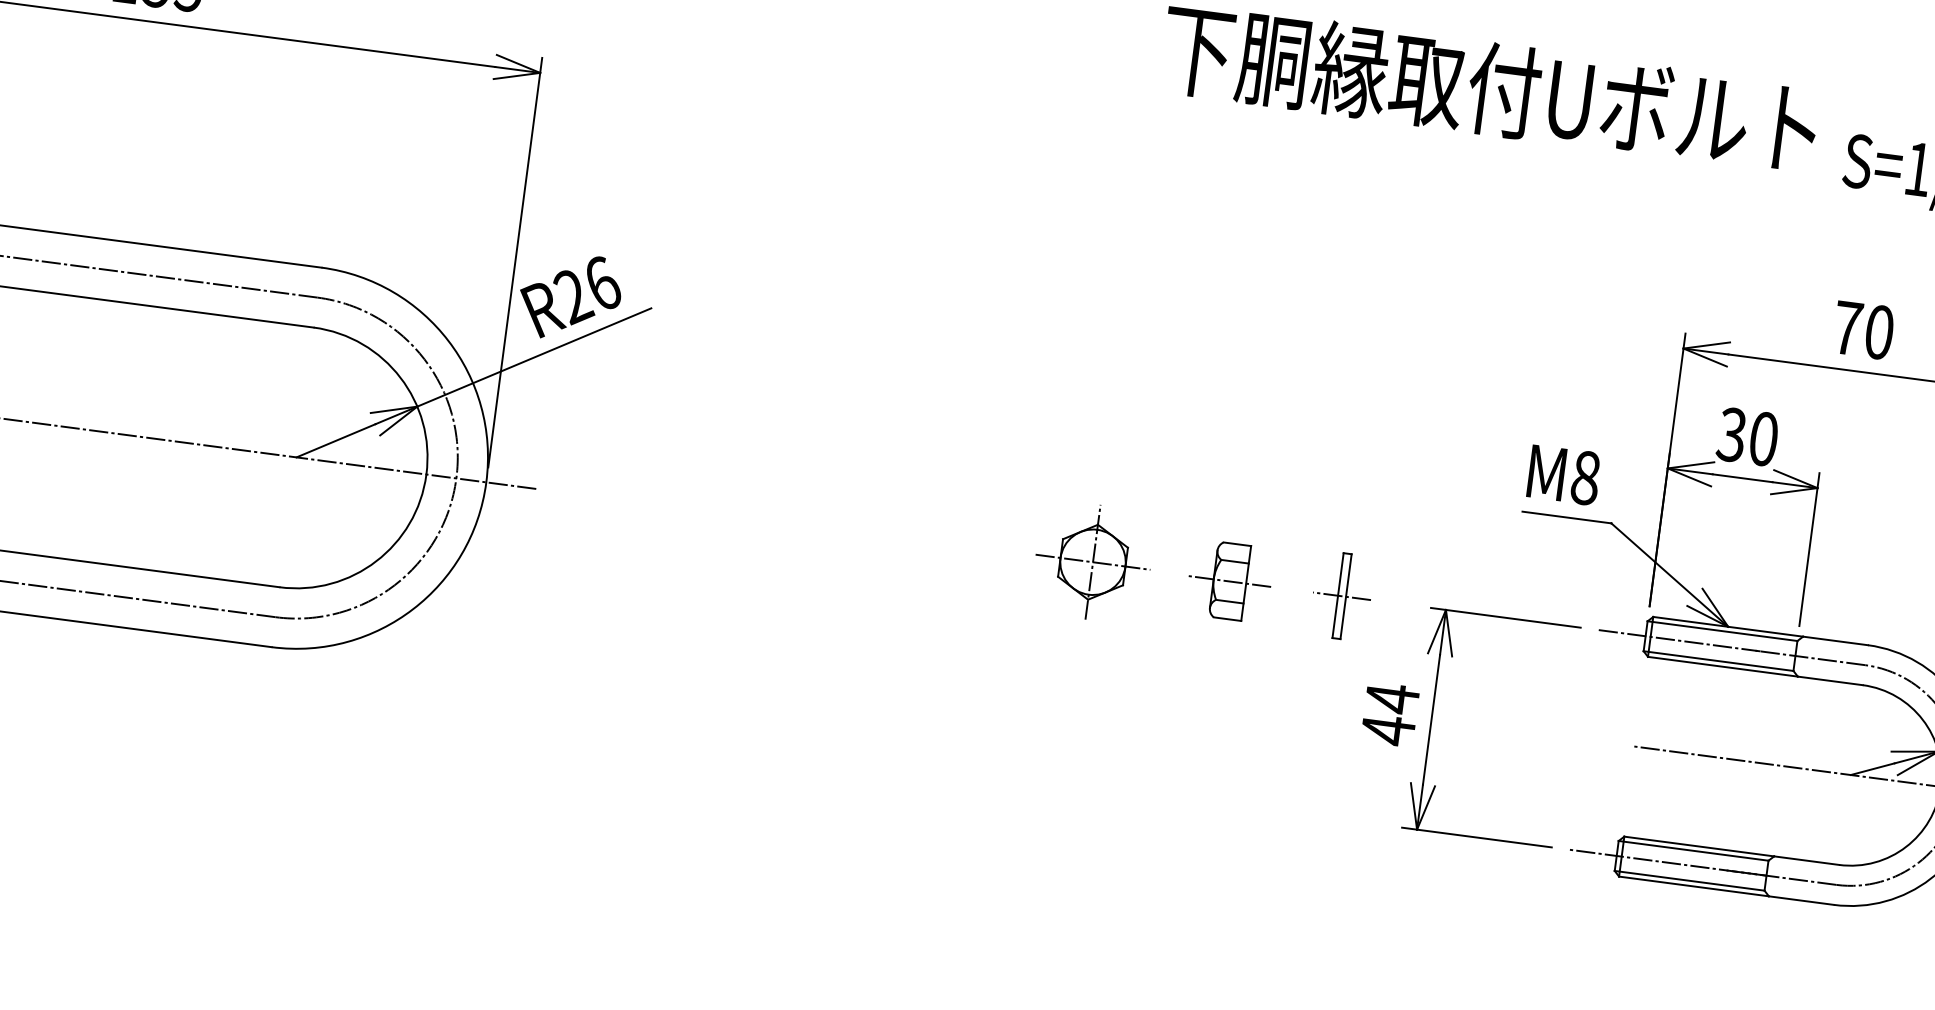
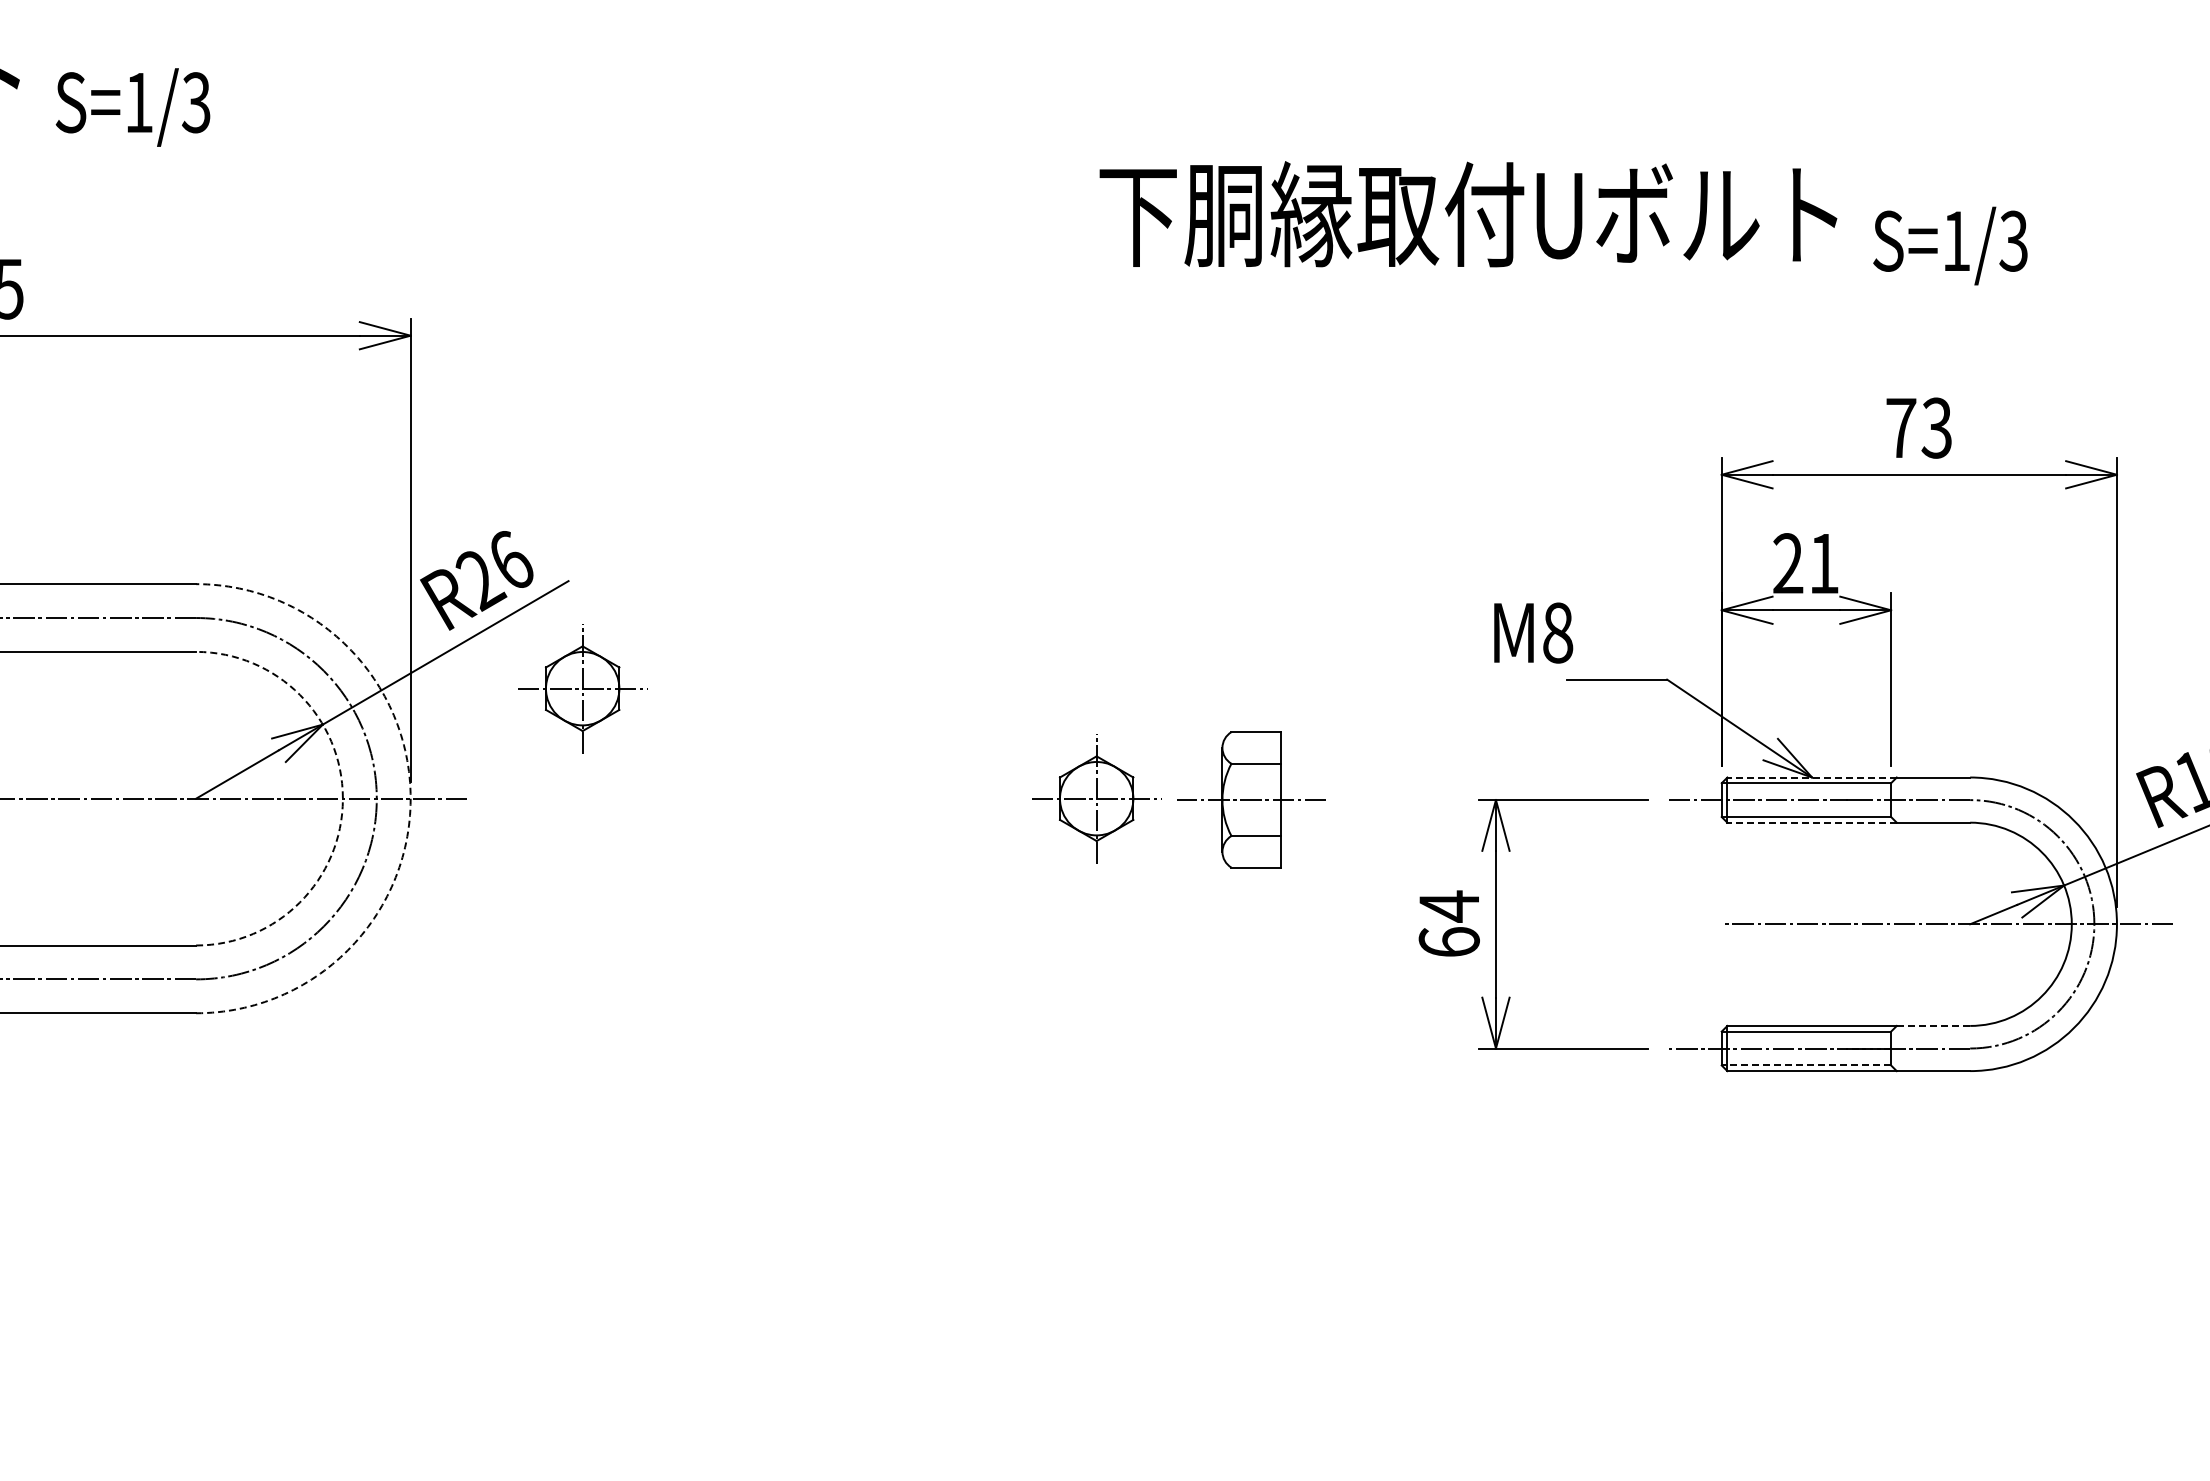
text: (1878, 331) -> (1936, 427), 70 -> 73
part: (651, 404) -> (582, 688), added
text: (1747, 436) -> (1805, 563), 30 -> 21
arc: (426, 474) -> (342, 798), solid -> dashed
text: (1564, 474) -> (1533, 632), moved
arc: (486, 482) -> (410, 798), solid -> dashed
part: (1229, 580) -> (1251, 799), size x1.6
part: (1342, 595) -> (1378, 799), removed
line: (1728, 626) -> (1812, 777), solid -> dashed
line: (1723, 666) -> (1812, 822), solid -> dashed
text: (1387, 730) -> (1448, 942), 44 -> 64
line: (1806, 860) -> (1933, 1025), solid -> dashed
line: (1689, 880) -> (1806, 1065), solid -> dashed

